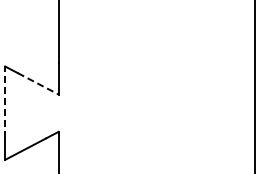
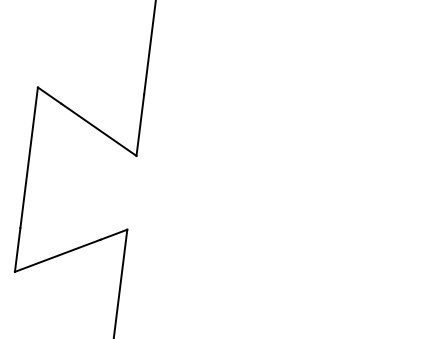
line: (38, 83) -> (99, 129), dashed -> solid
line: (5, 102) -> (29, 158), dashed -> solid

